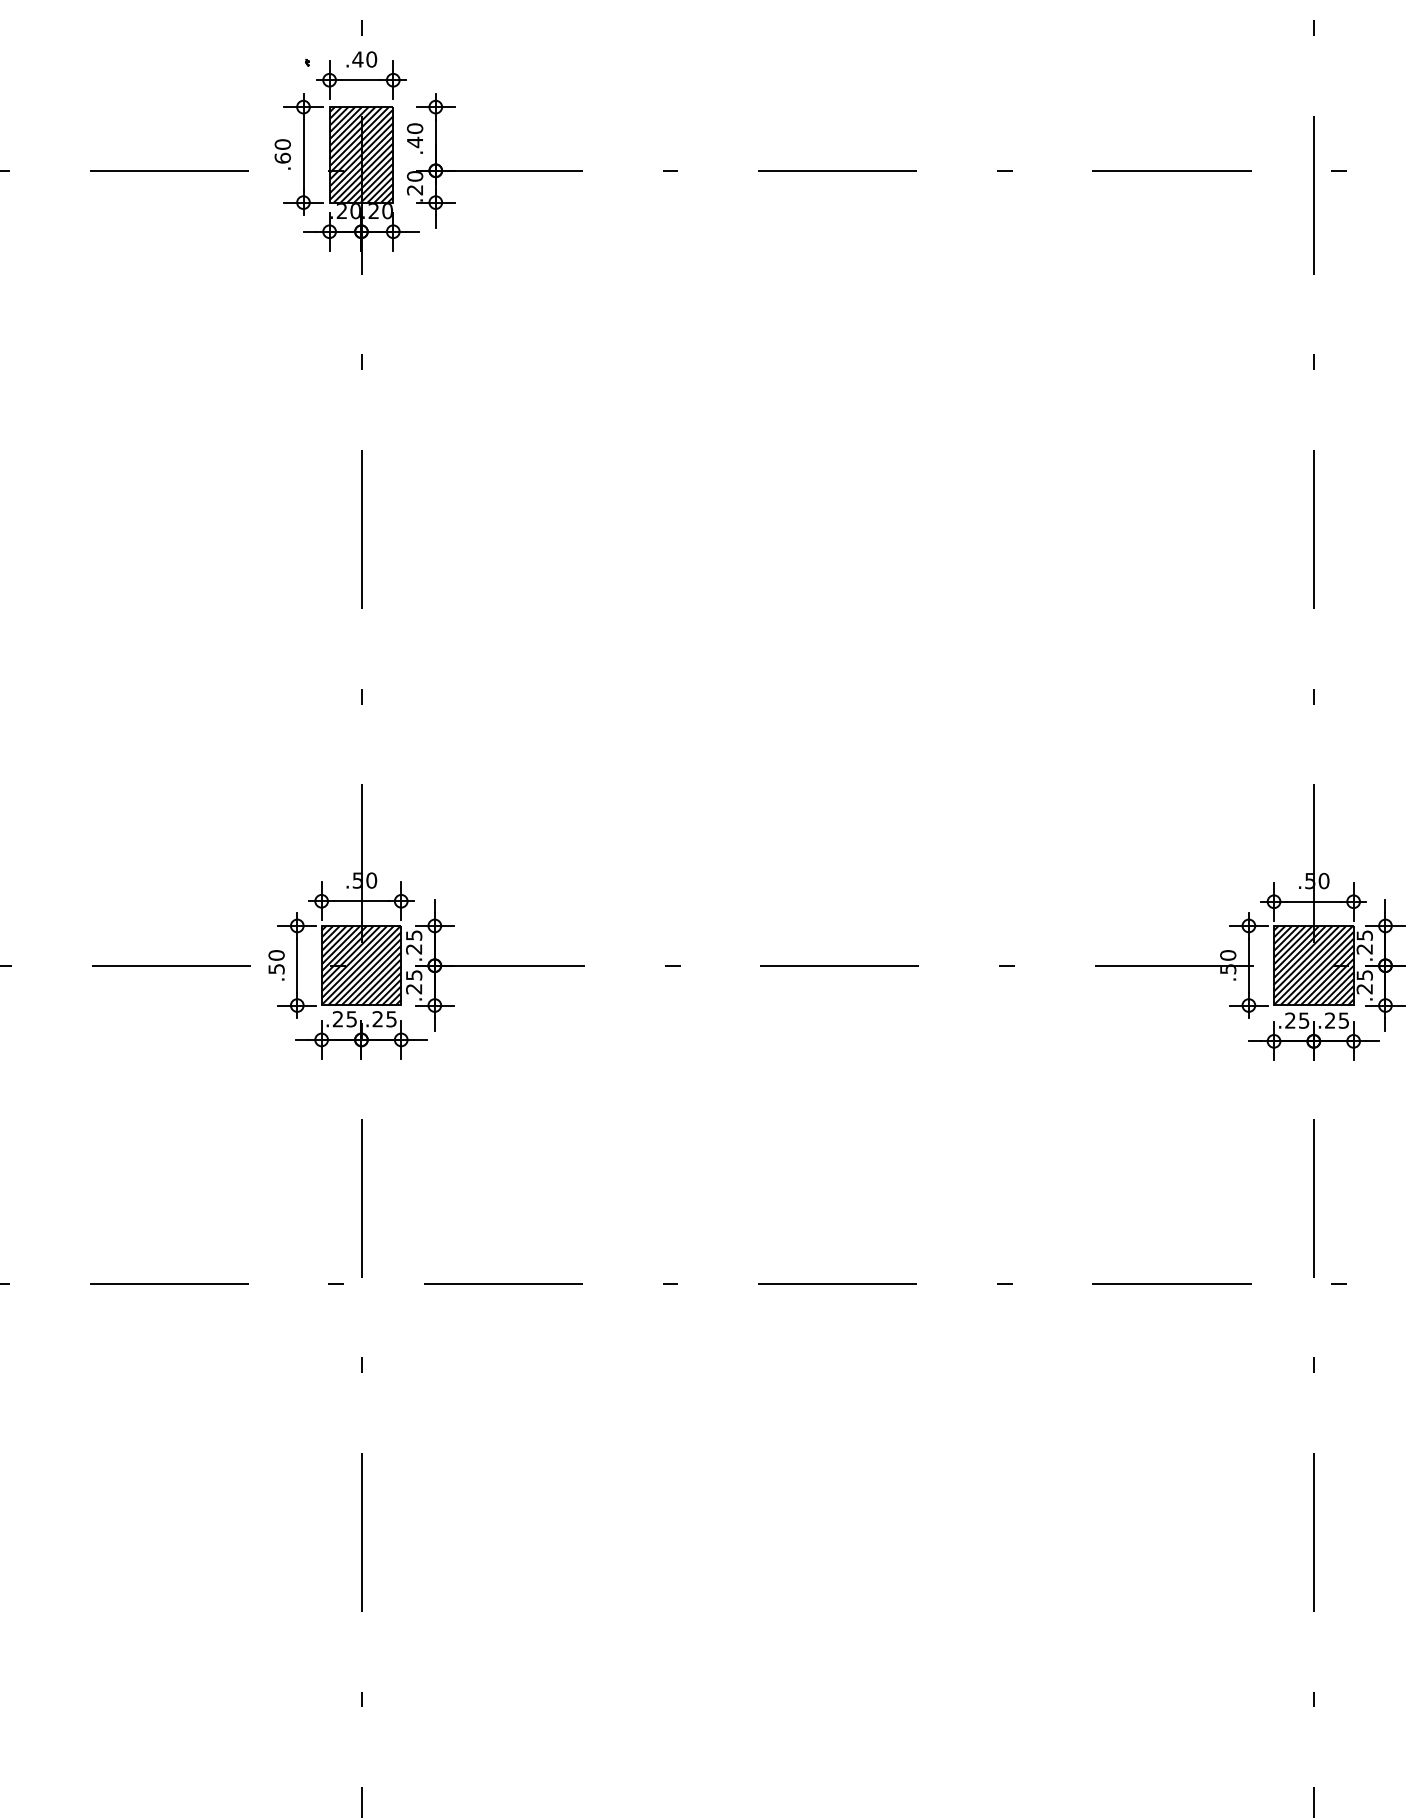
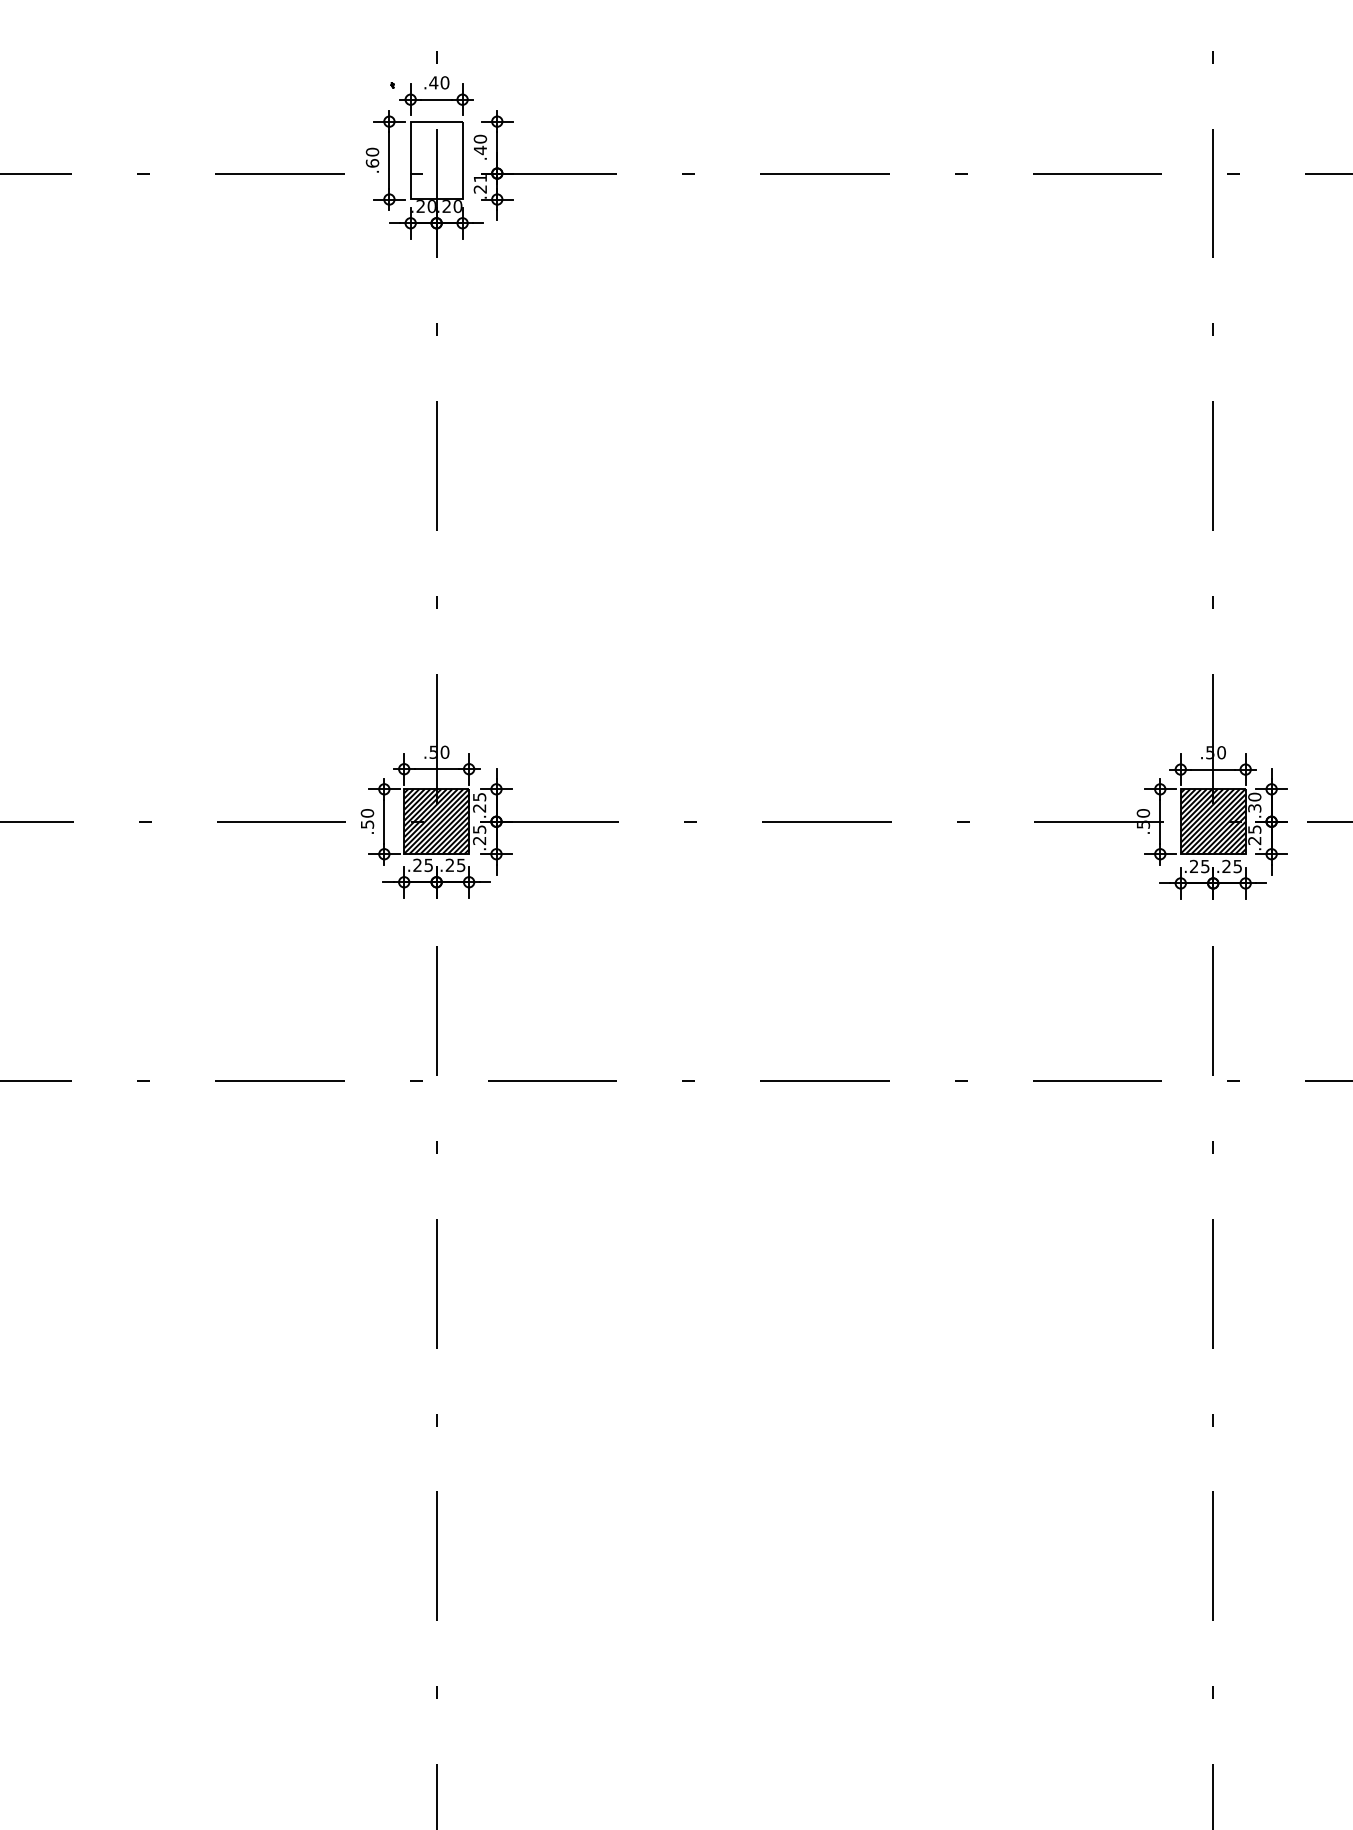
hatch: (361, 154) -> (436, 160), removed
text: (415, 175) -> (480, 177), .20 -> .21
text: (1364, 942) -> (1254, 802), .25 -> .30

